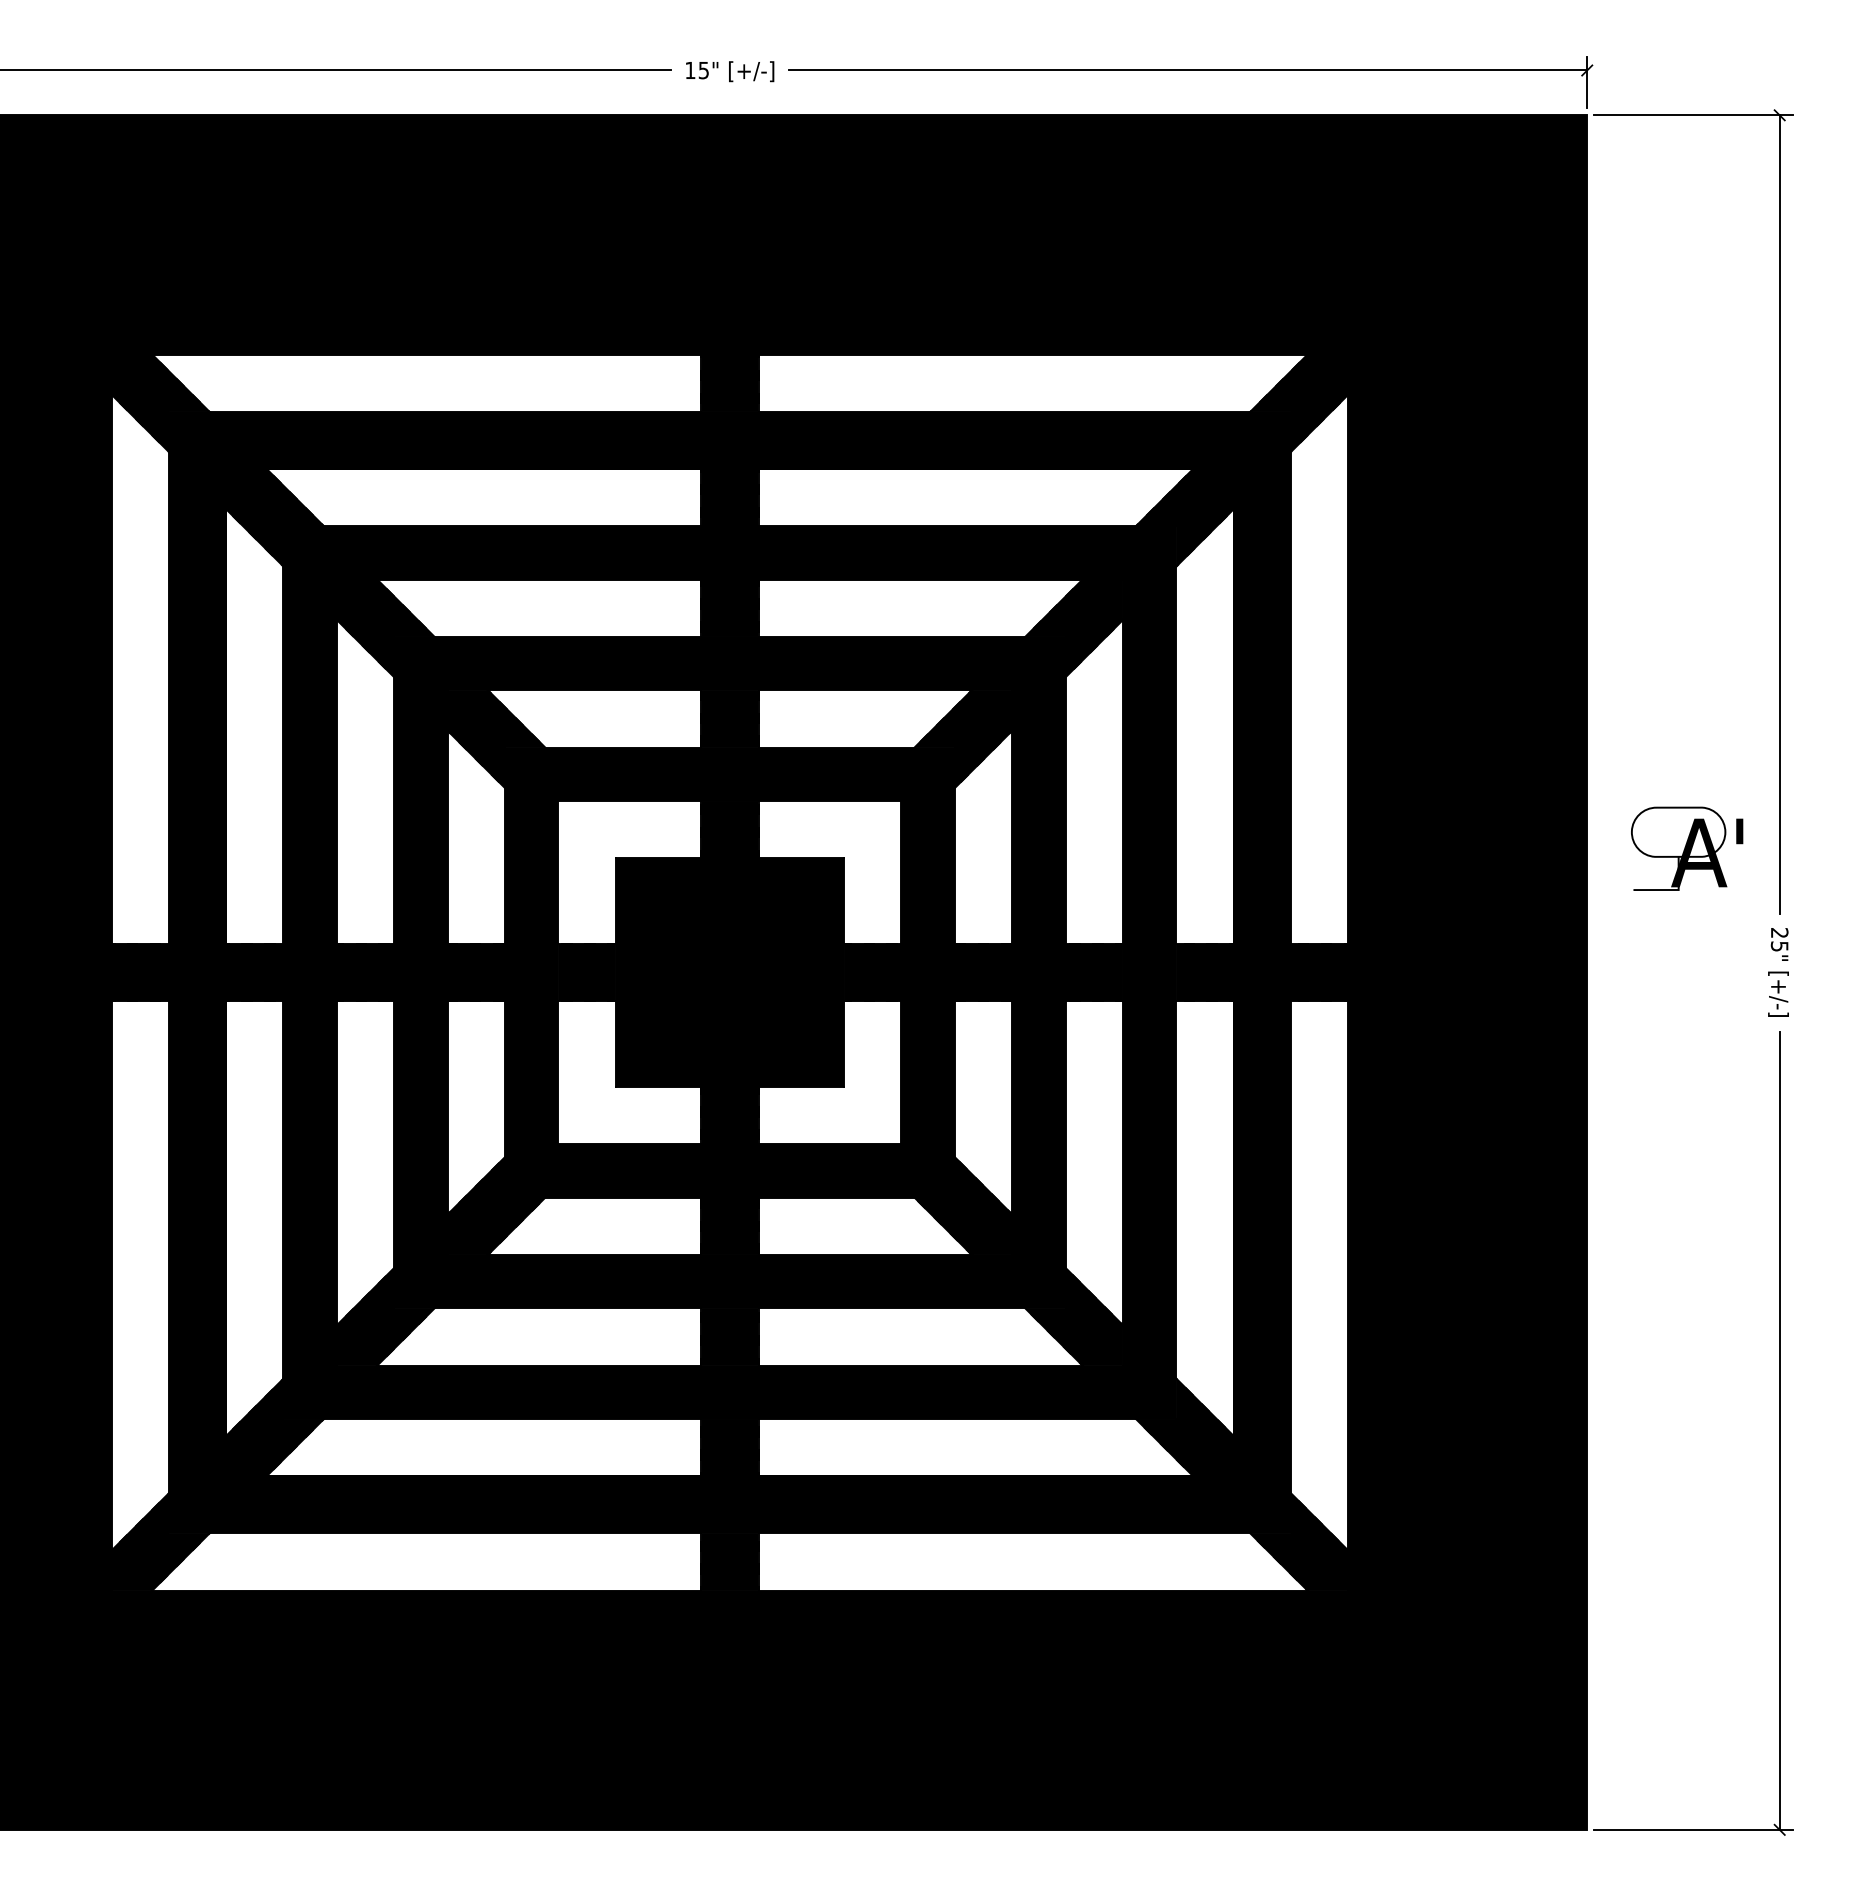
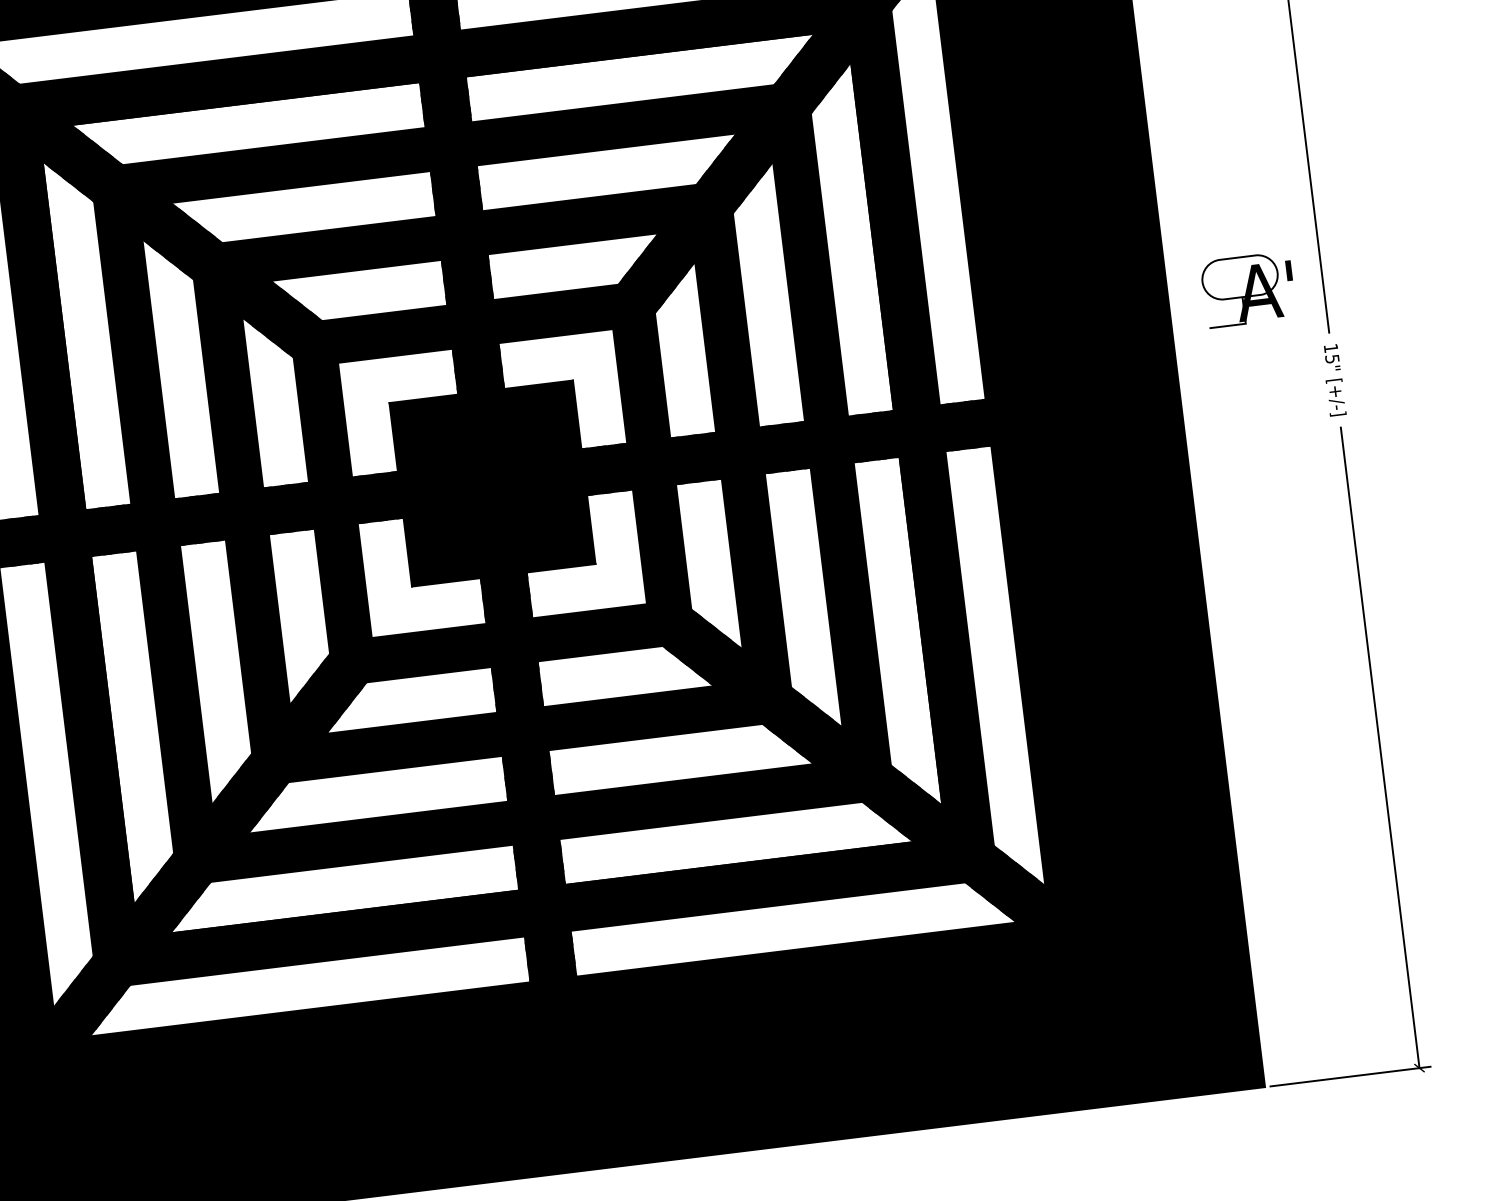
text: (1779, 932) -> (1330, 347), 25" -> 15"

